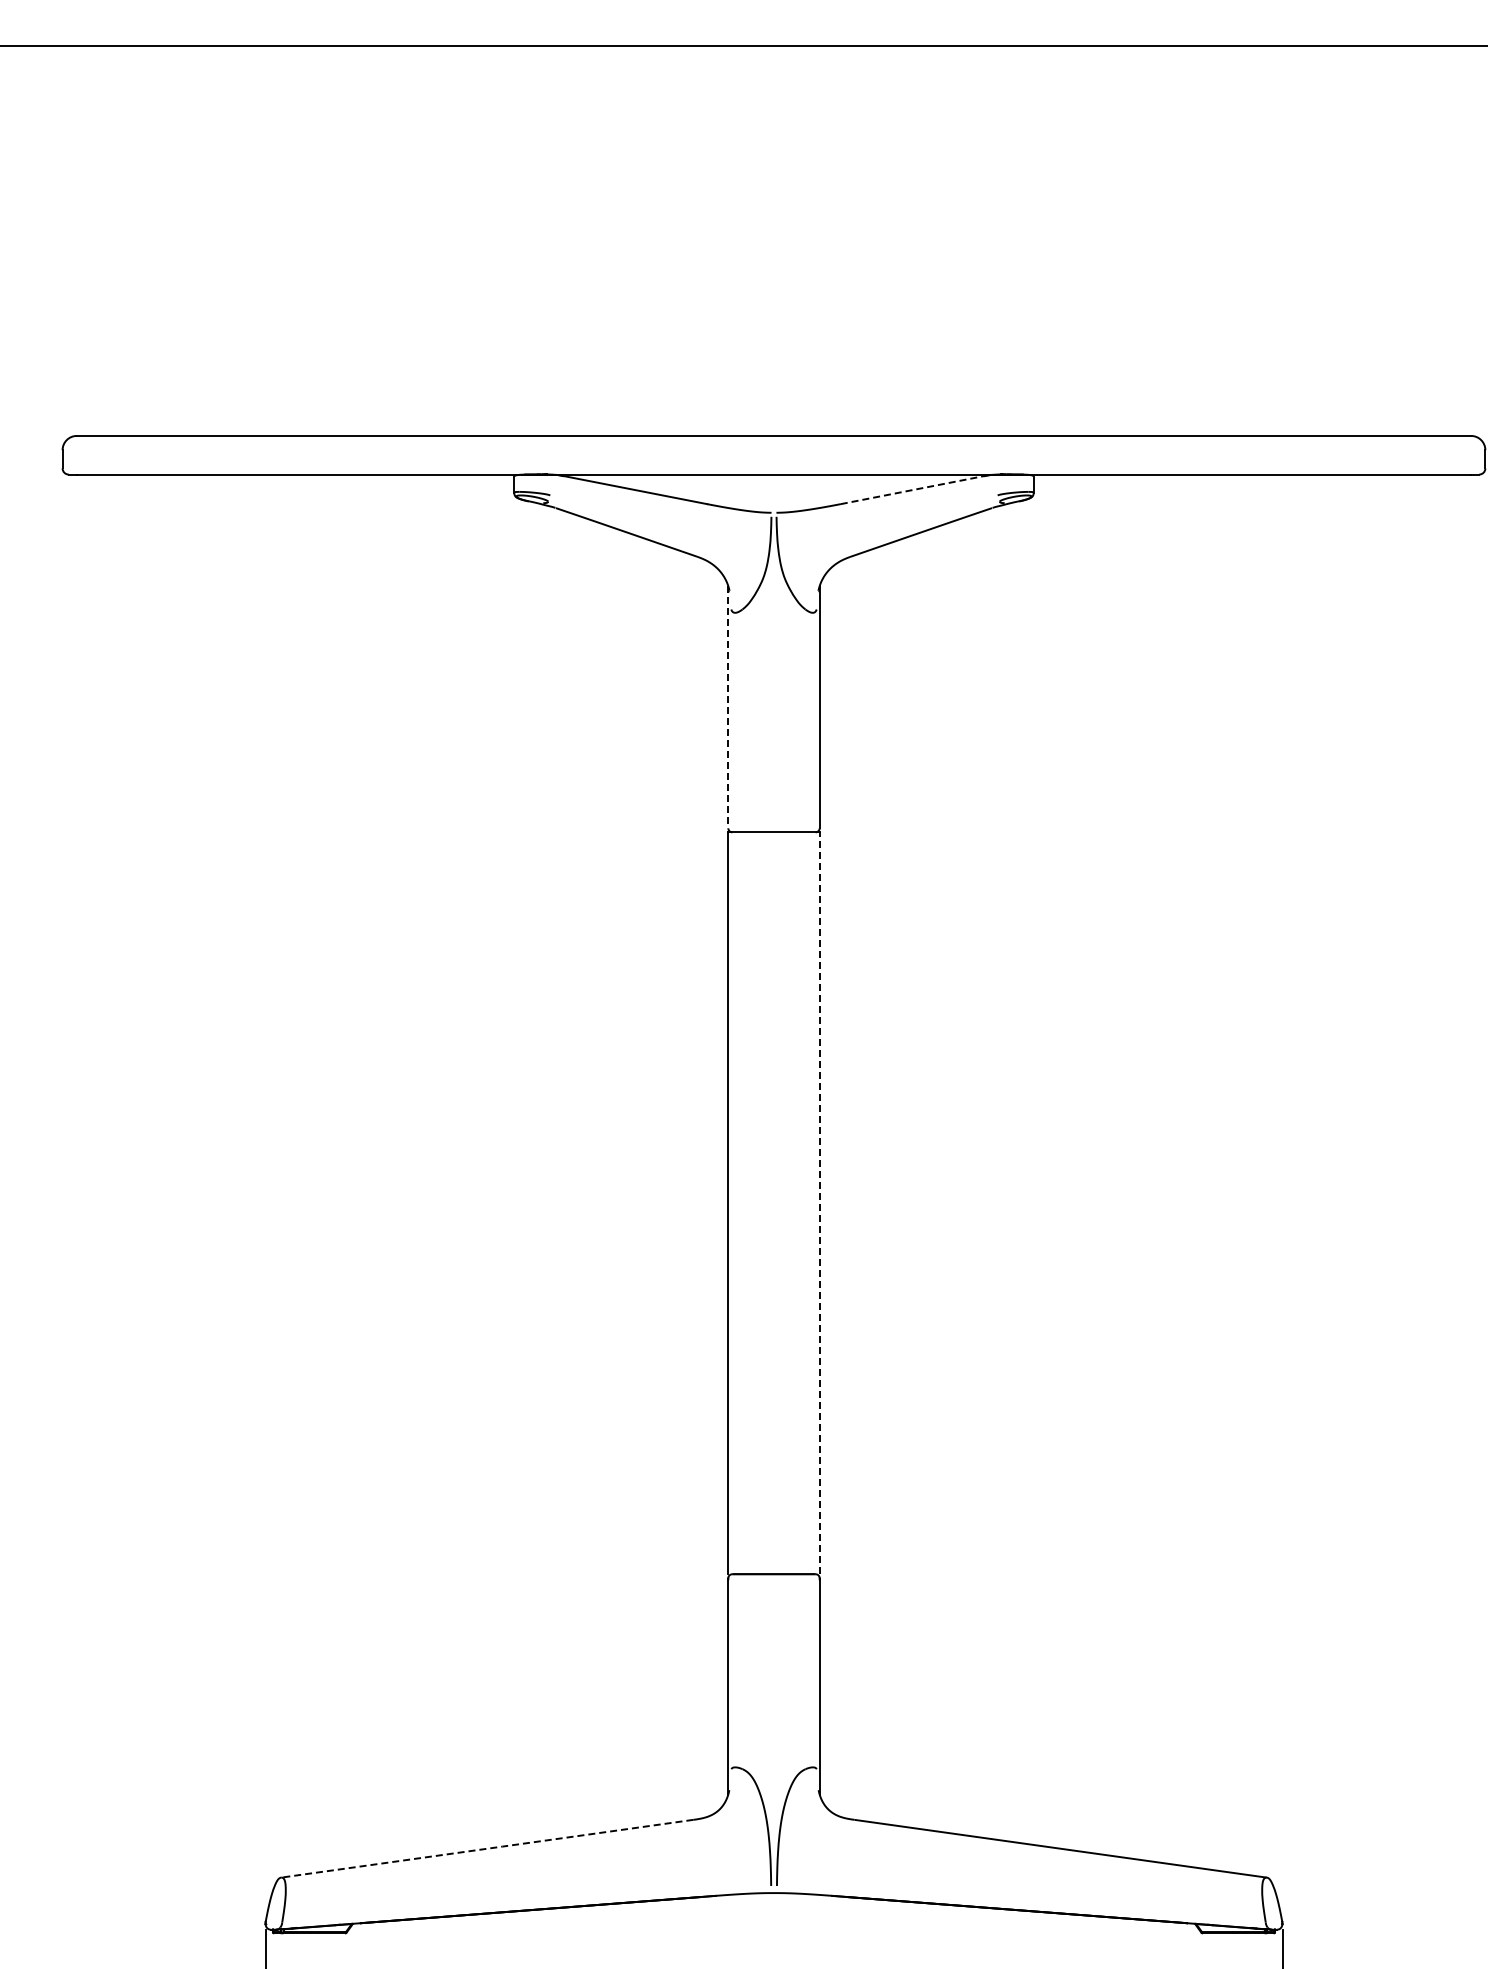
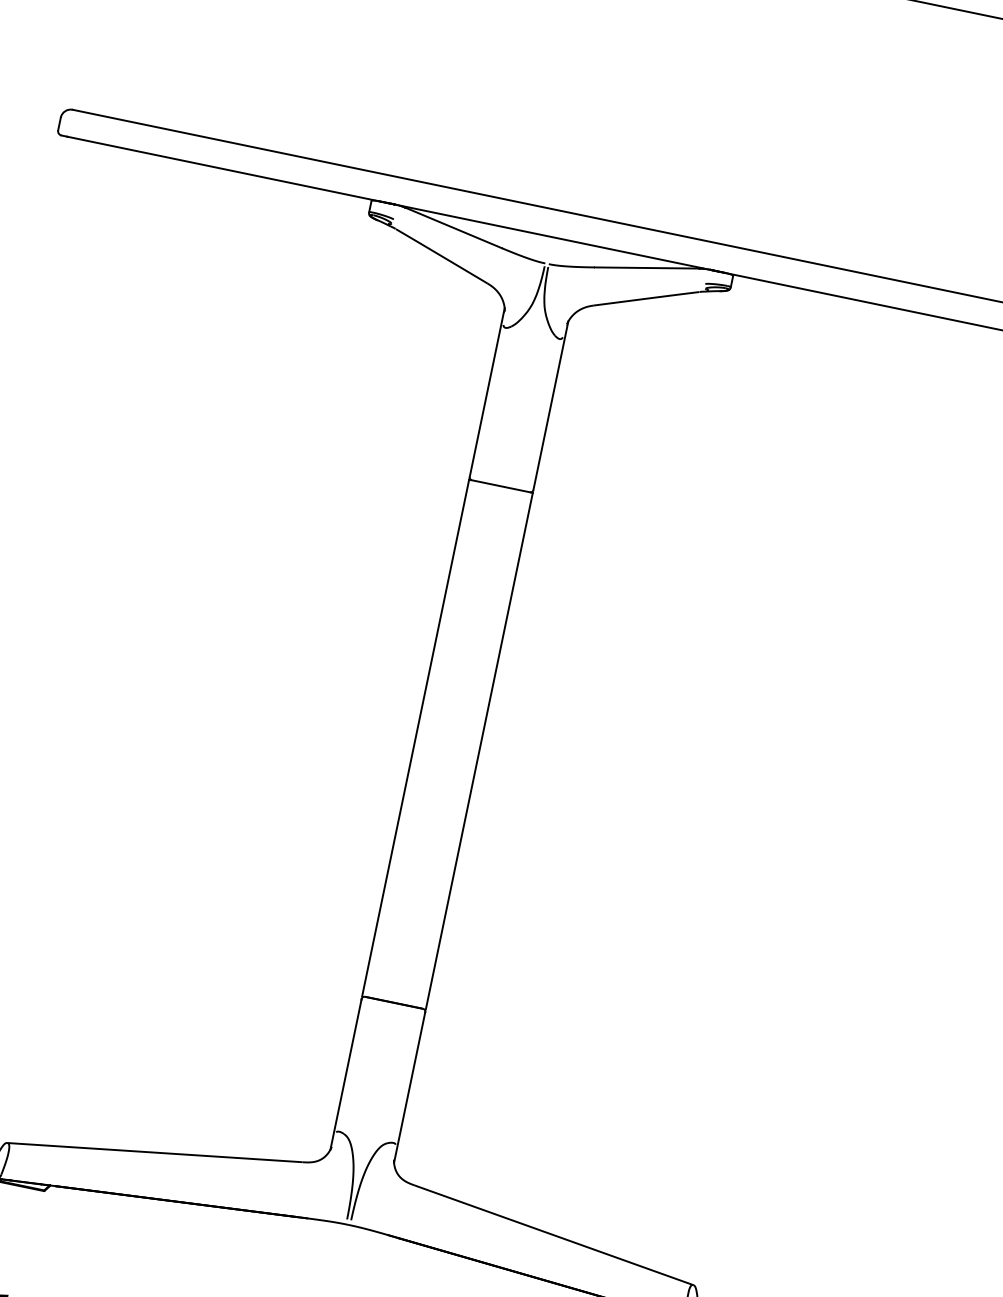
line: (912, 490) -> (646, 268), dashed -> solid
line: (728, 707) -> (487, 392), dashed -> solid
line: (819, 1203) -> (479, 751), dashed -> solid
line: (487, 1848) -> (155, 1152), dashed -> solid

